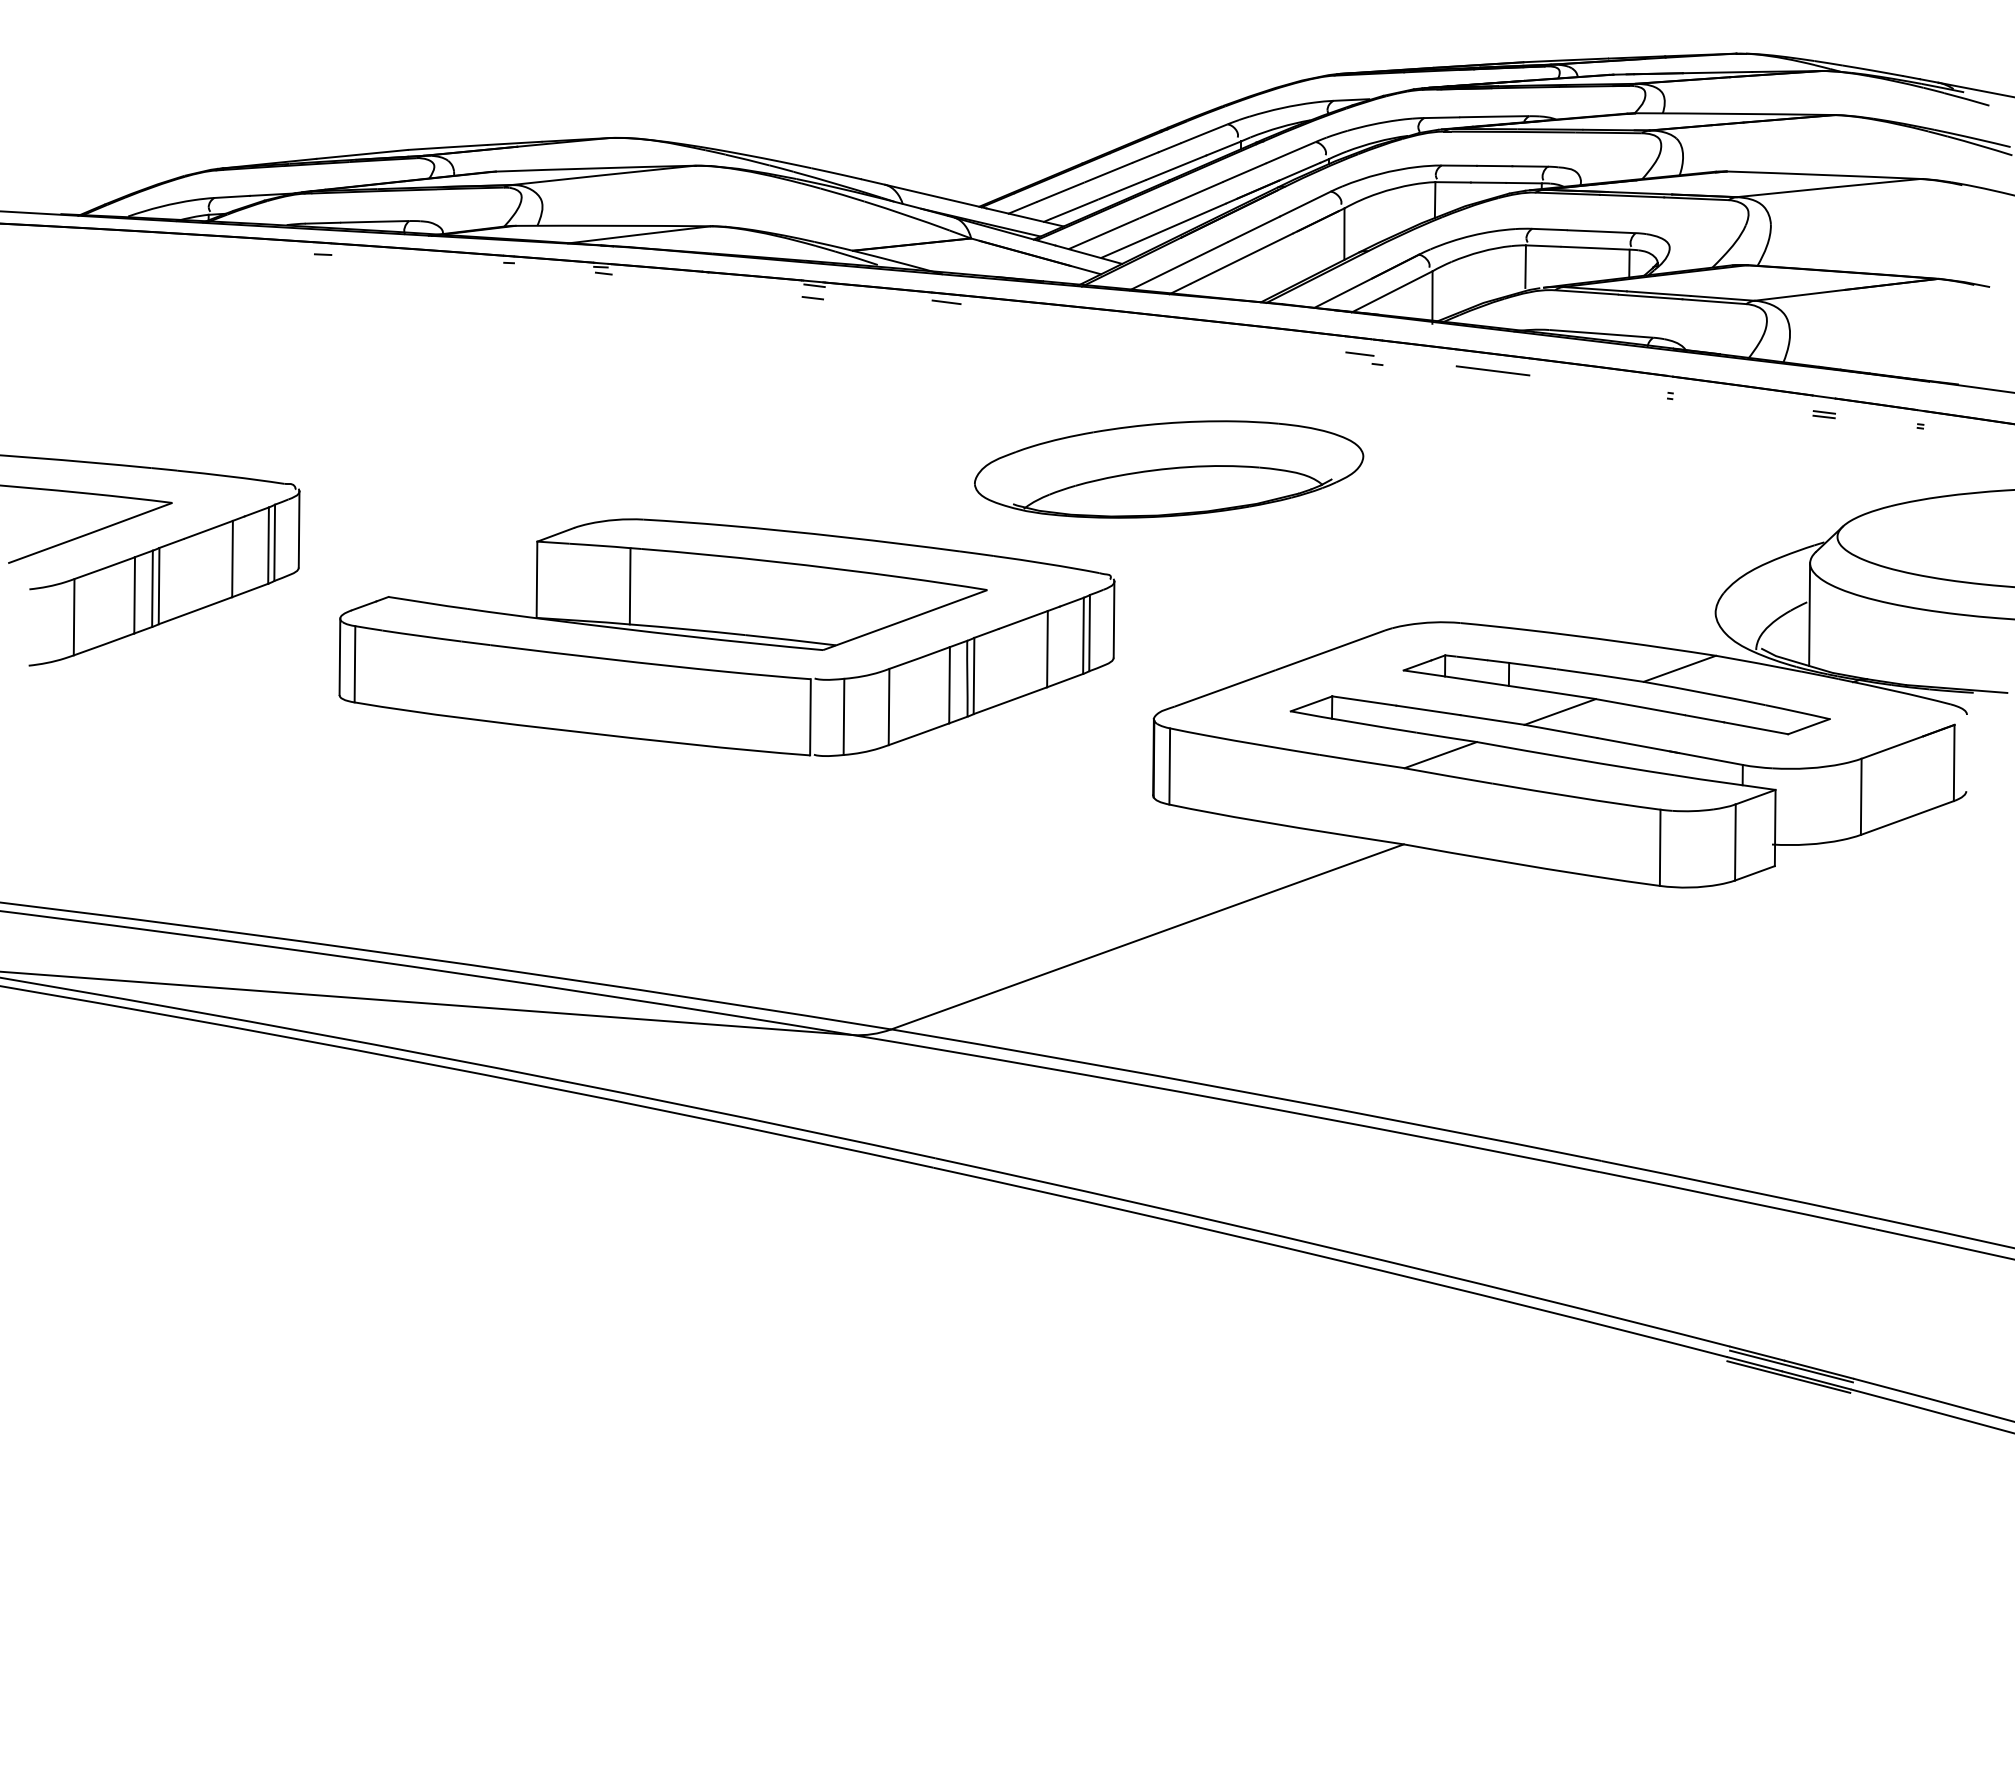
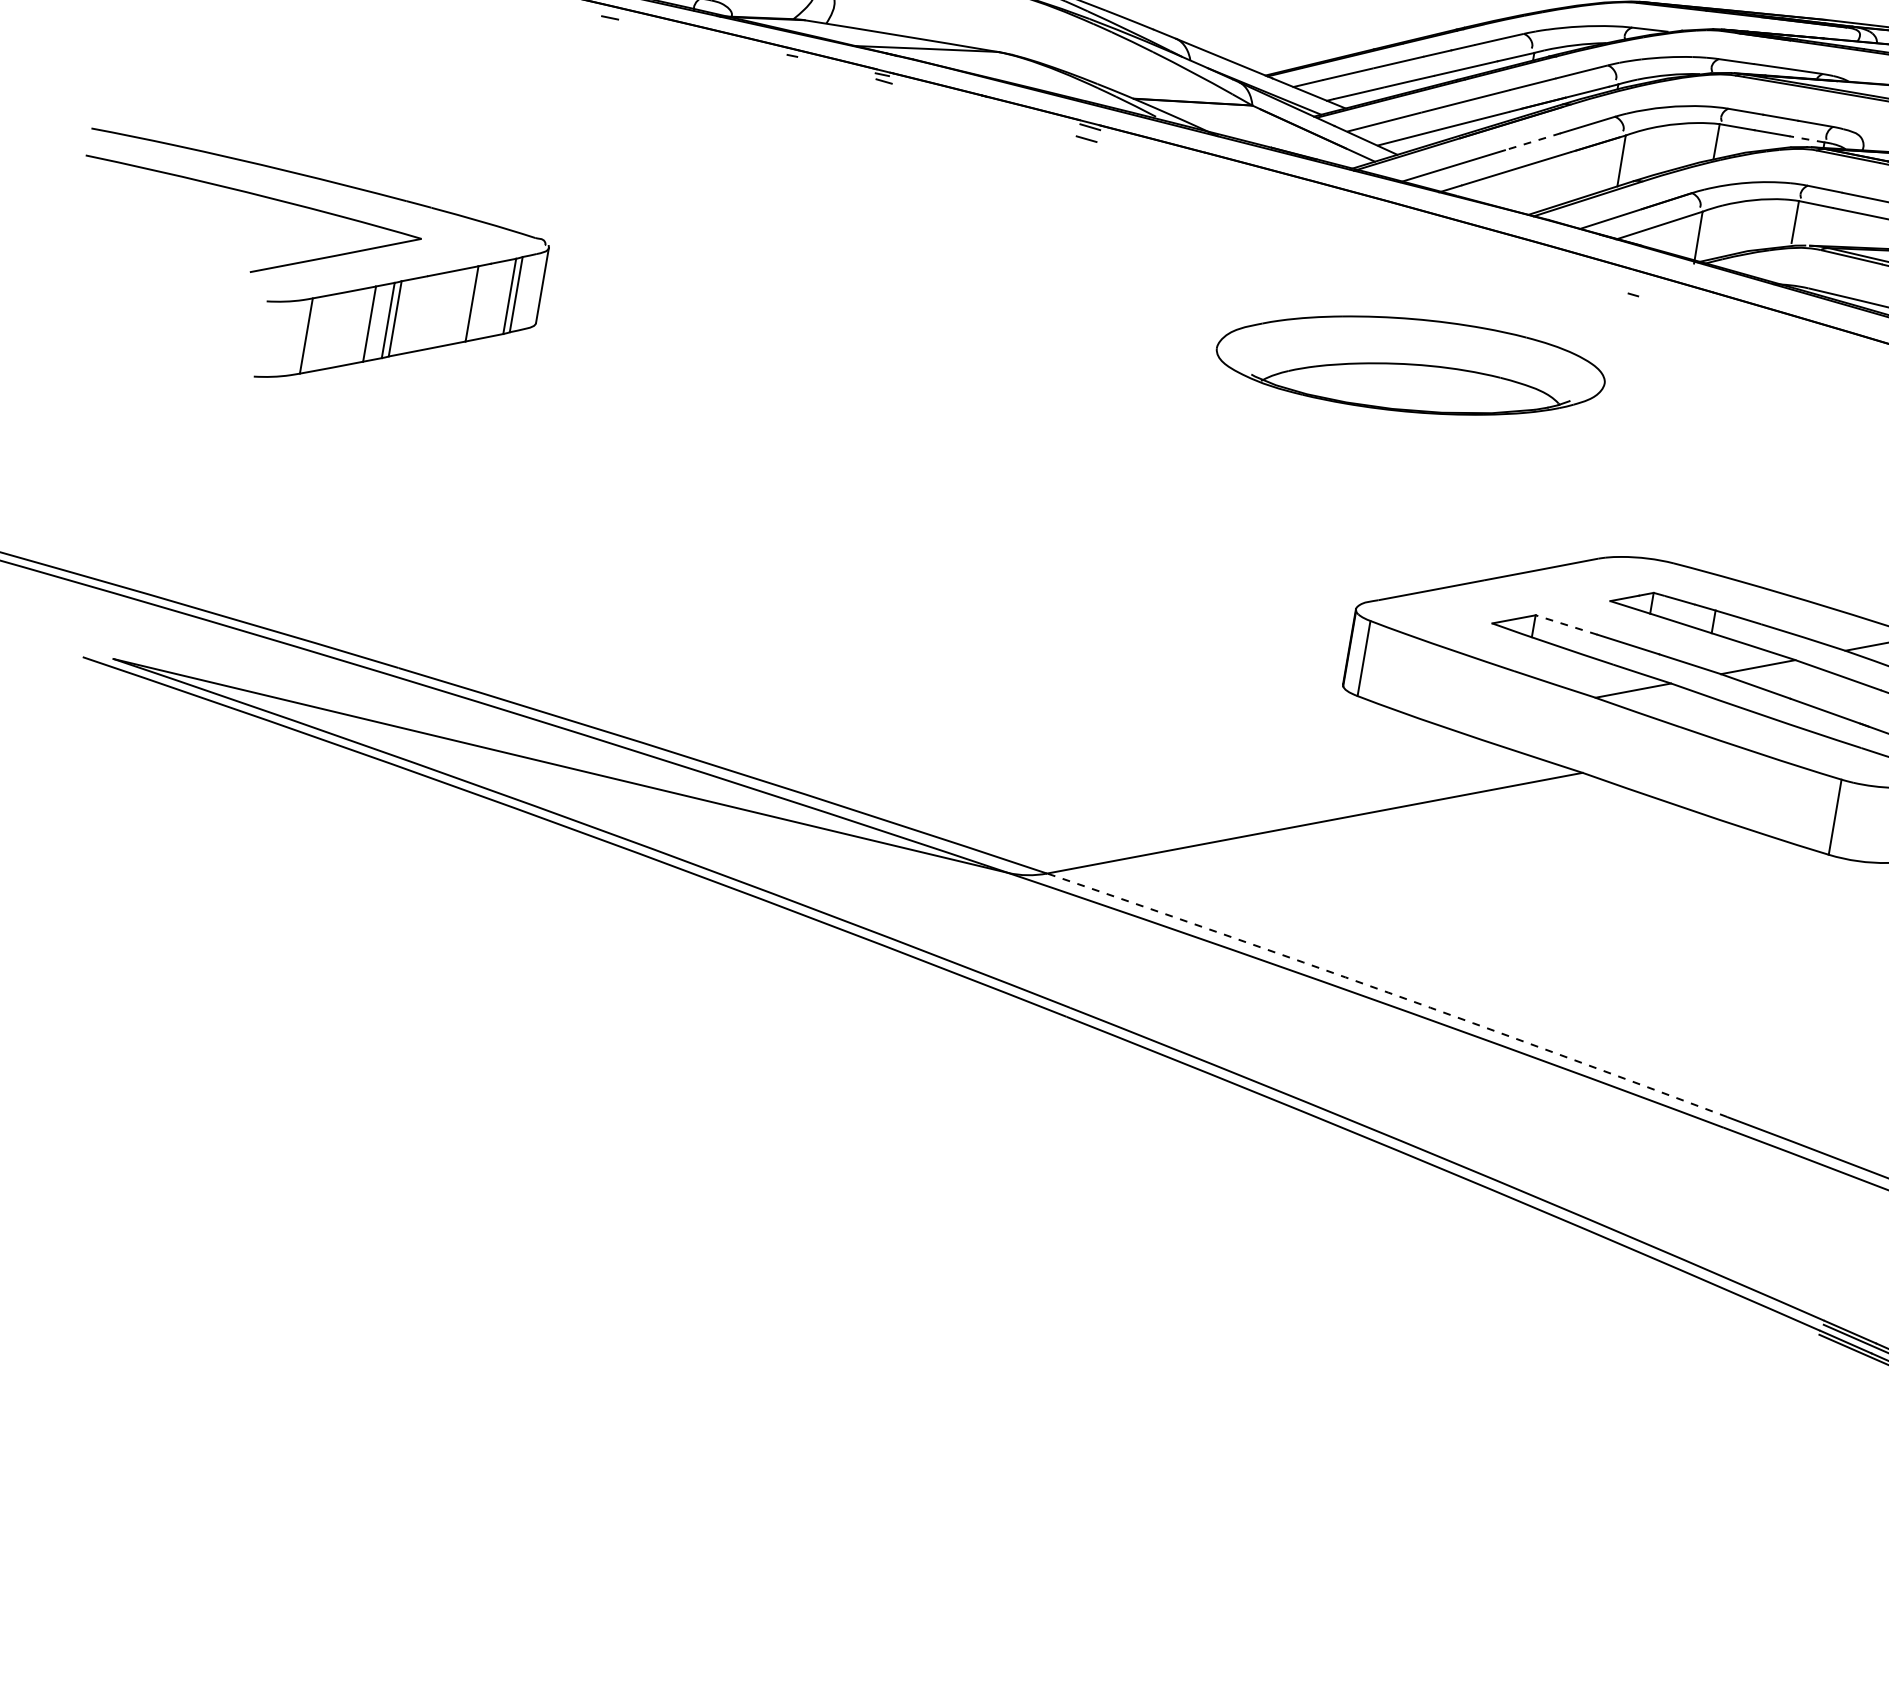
line: (1524, 183) -> (1807, 139), solid -> dashed
line: (1254, 229) -> (1533, 141), solid -> dashed
line: (946, 302) -> (1217, 164), removed
line: (1359, 353) -> (1617, 281), removed
line: (1492, 370) -> (1745, 319), removed
part: (726, 637) -> (947, 460), removed
line: (1363, 700) -> (1565, 624), solid -> dashed
arc: (1246, 1092) -> (1387, 992), solid -> dashed

